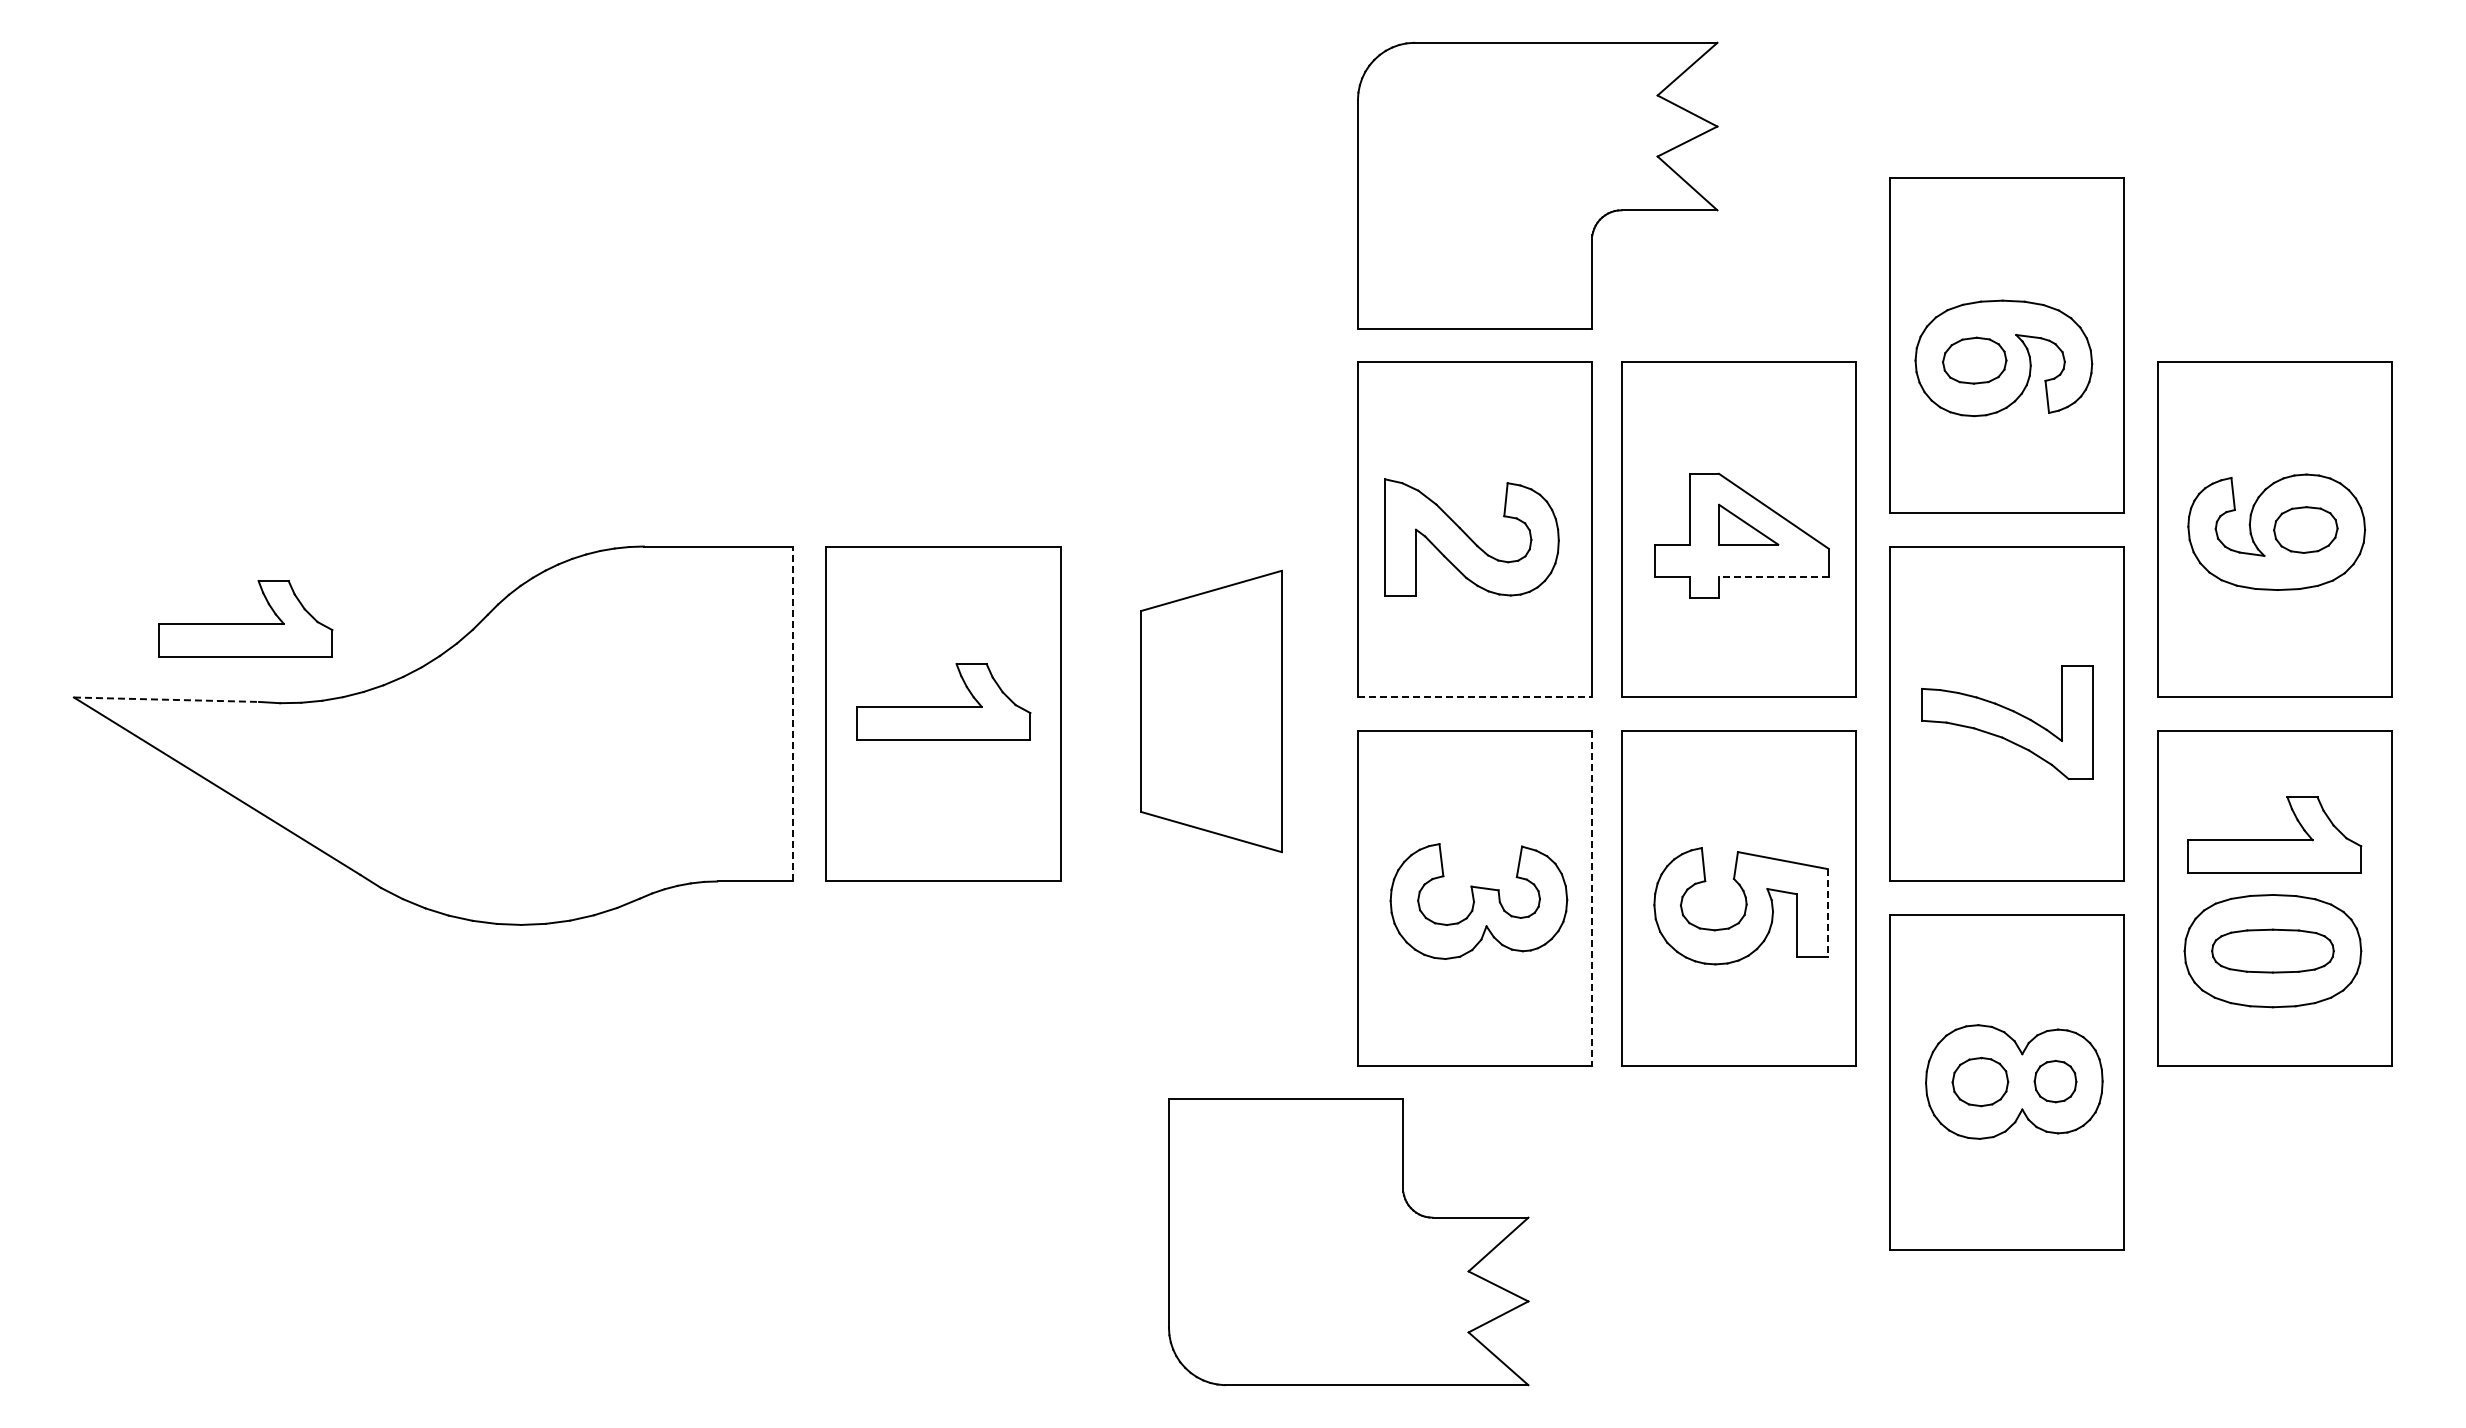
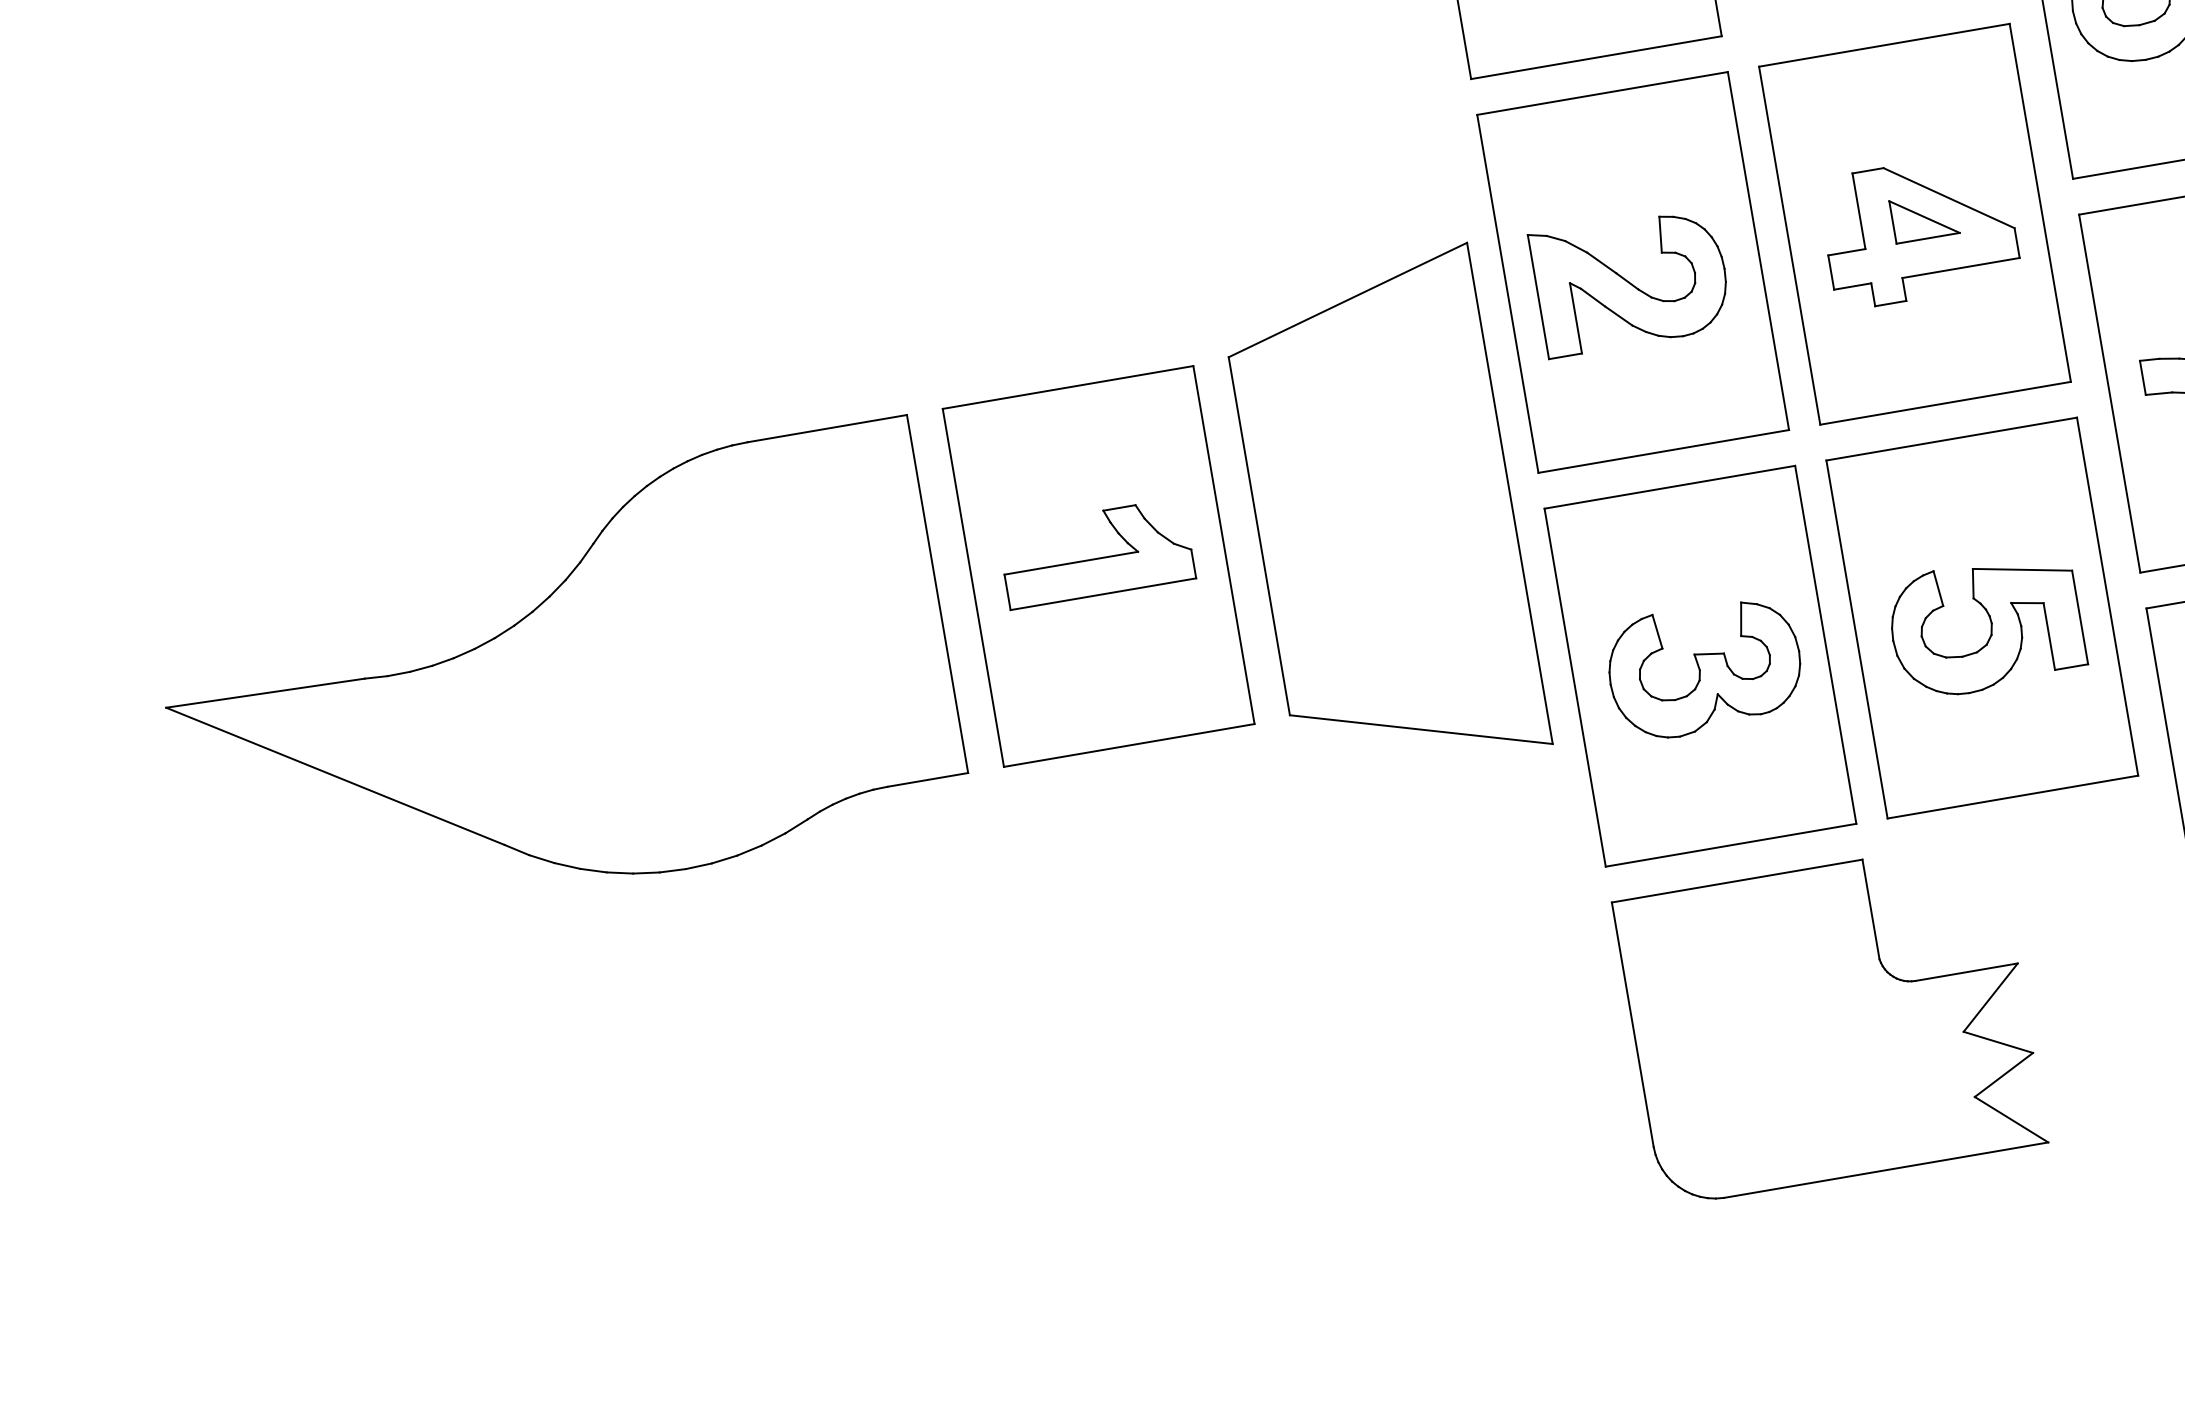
line: (1773, 576) -> (1960, 267), dashed -> solid
part: (245, 618) -> (335, 591), removed
line: (1475, 697) -> (1664, 451), dashed -> solid
line: (166, 699) -> (265, 692), dashed -> solid
part: (1211, 711) -> (1384, 514), size x1.67
line: (792, 713) -> (937, 593), dashed -> solid
line: (1592, 898) -> (1825, 645), dashed -> solid
line: (1827, 912) -> (2079, 617), dashed -> solid
part: (1348, 1242) -> (1829, 1022), moved

